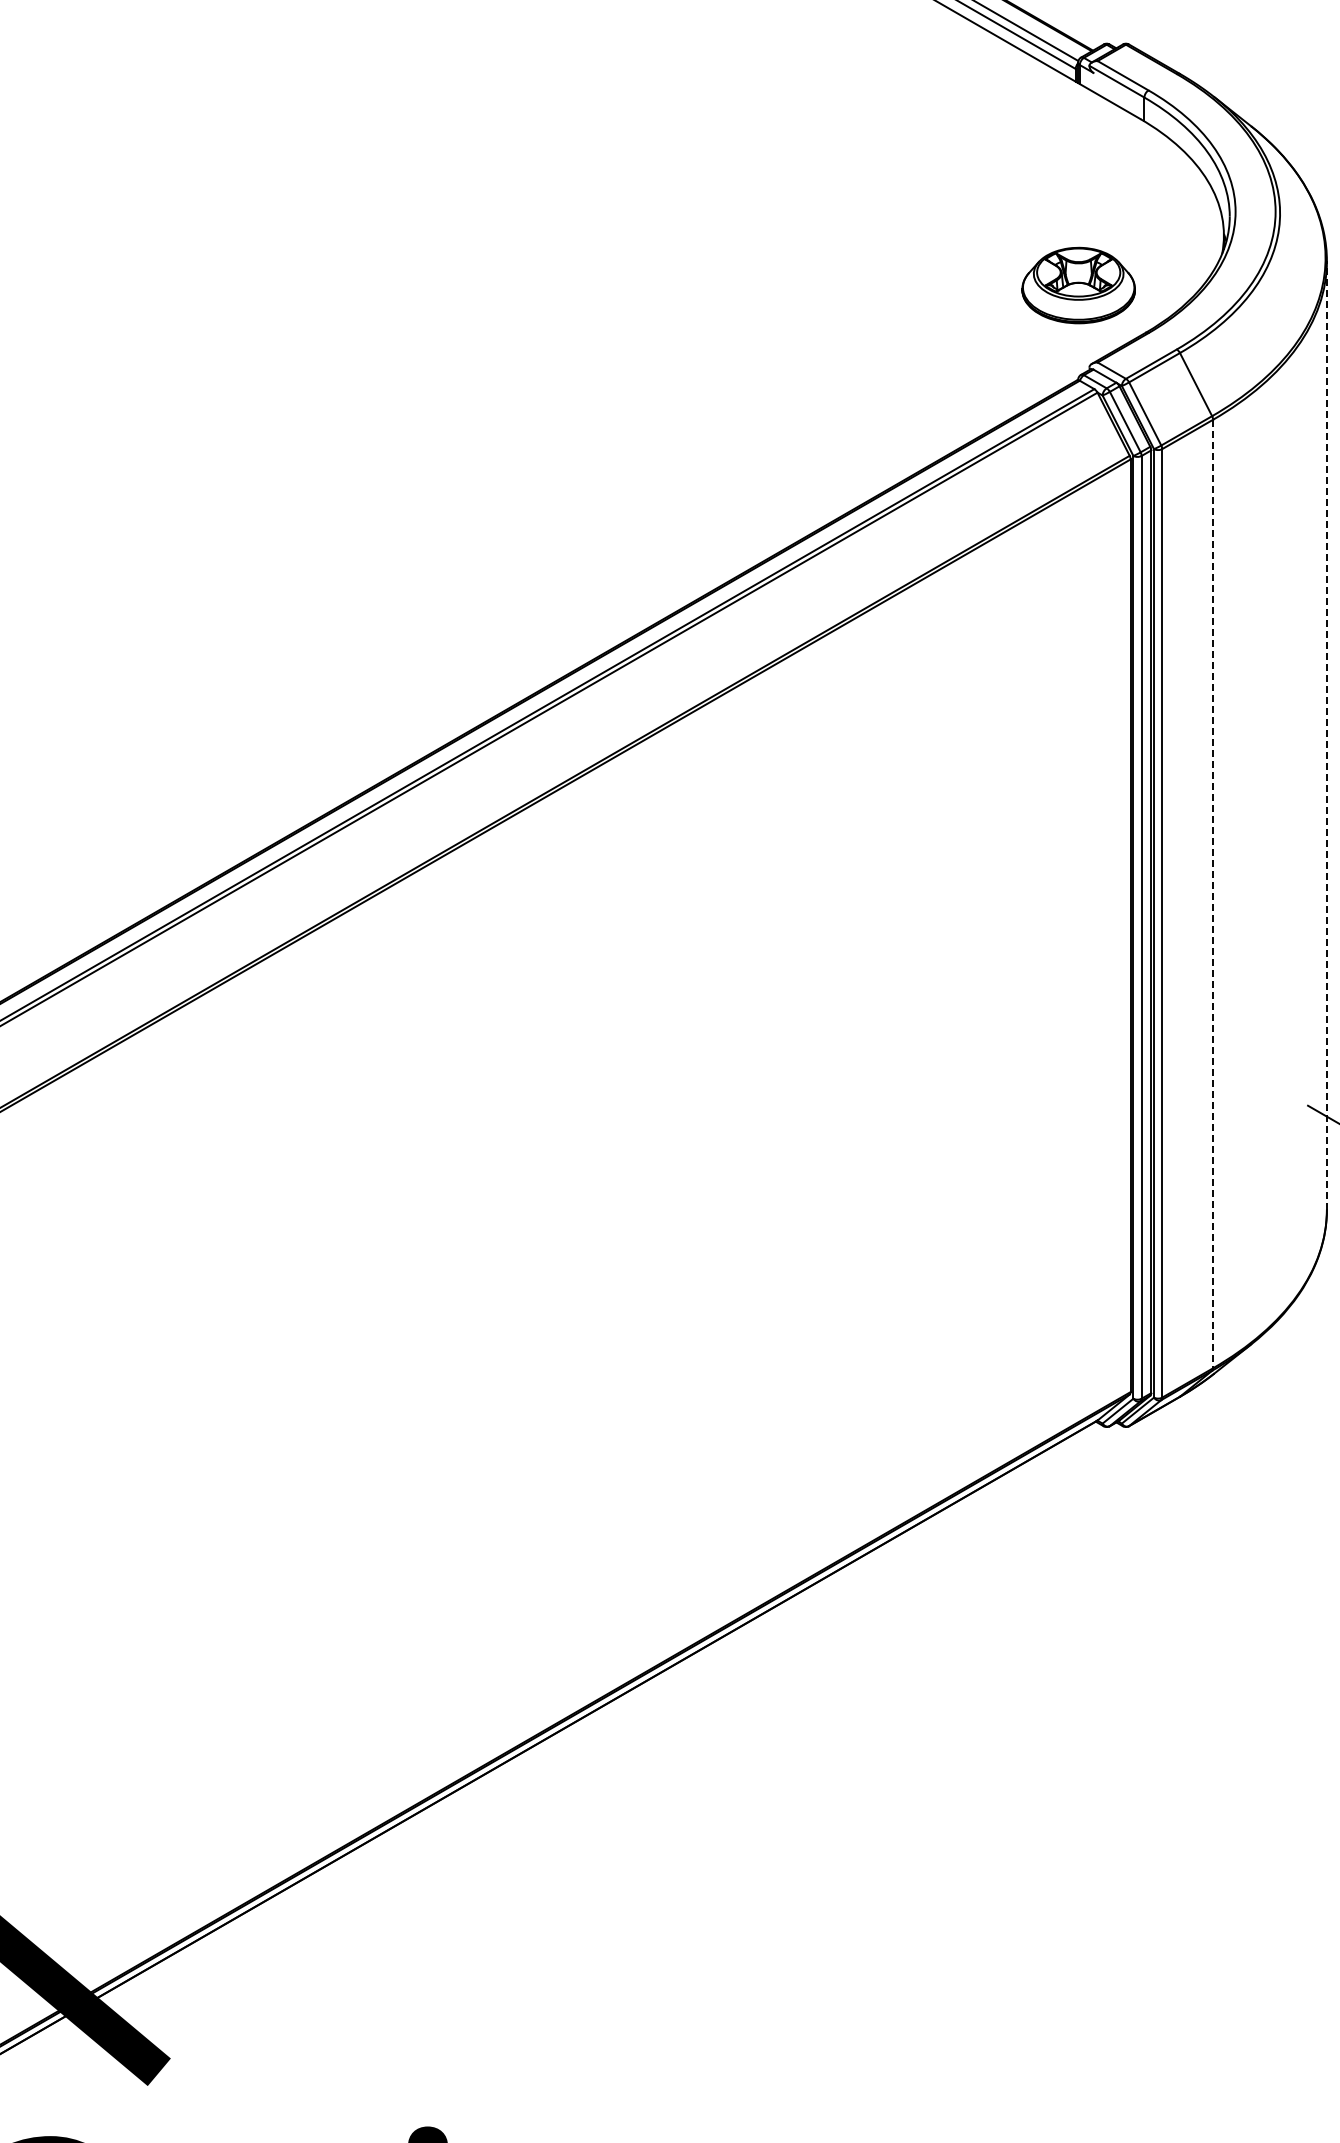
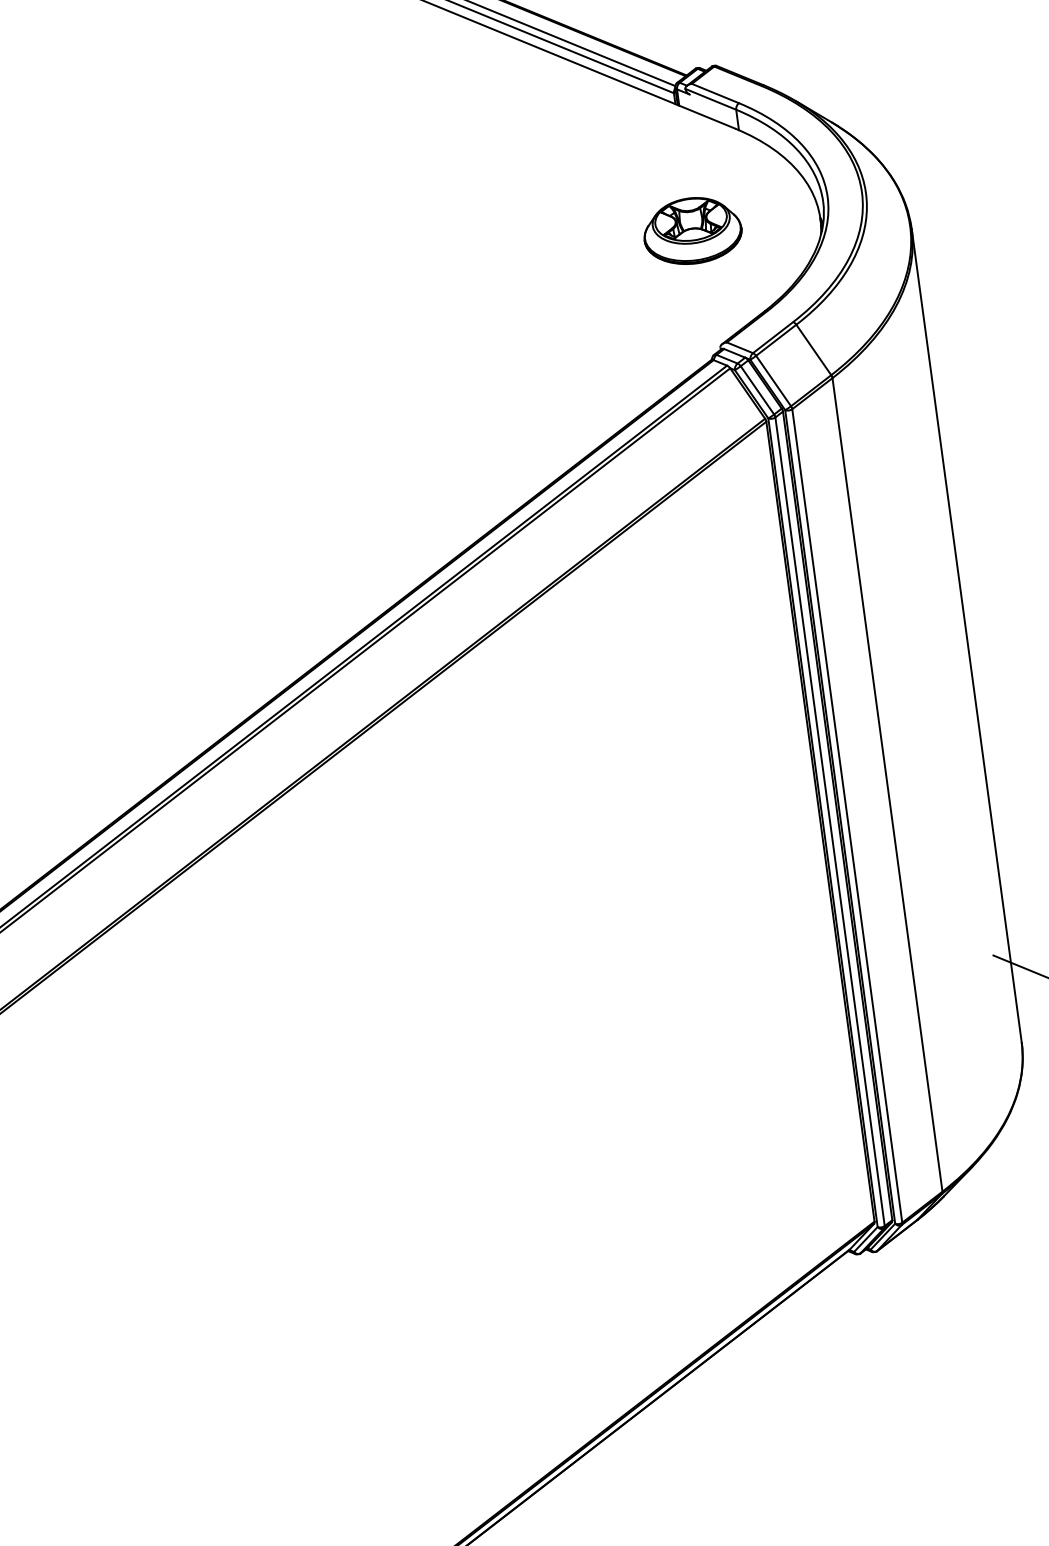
part: (1078, 285) -> (692, 230), moved
line: (1326, 734) -> (966, 634), dashed -> solid
line: (1213, 894) -> (887, 785), dashed -> solid

